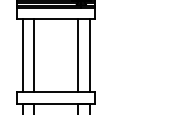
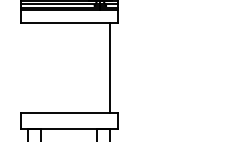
line: (22, 54) -> (27, 67), removed
line: (33, 54) -> (41, 67), removed
line: (78, 54) -> (96, 67), removed

